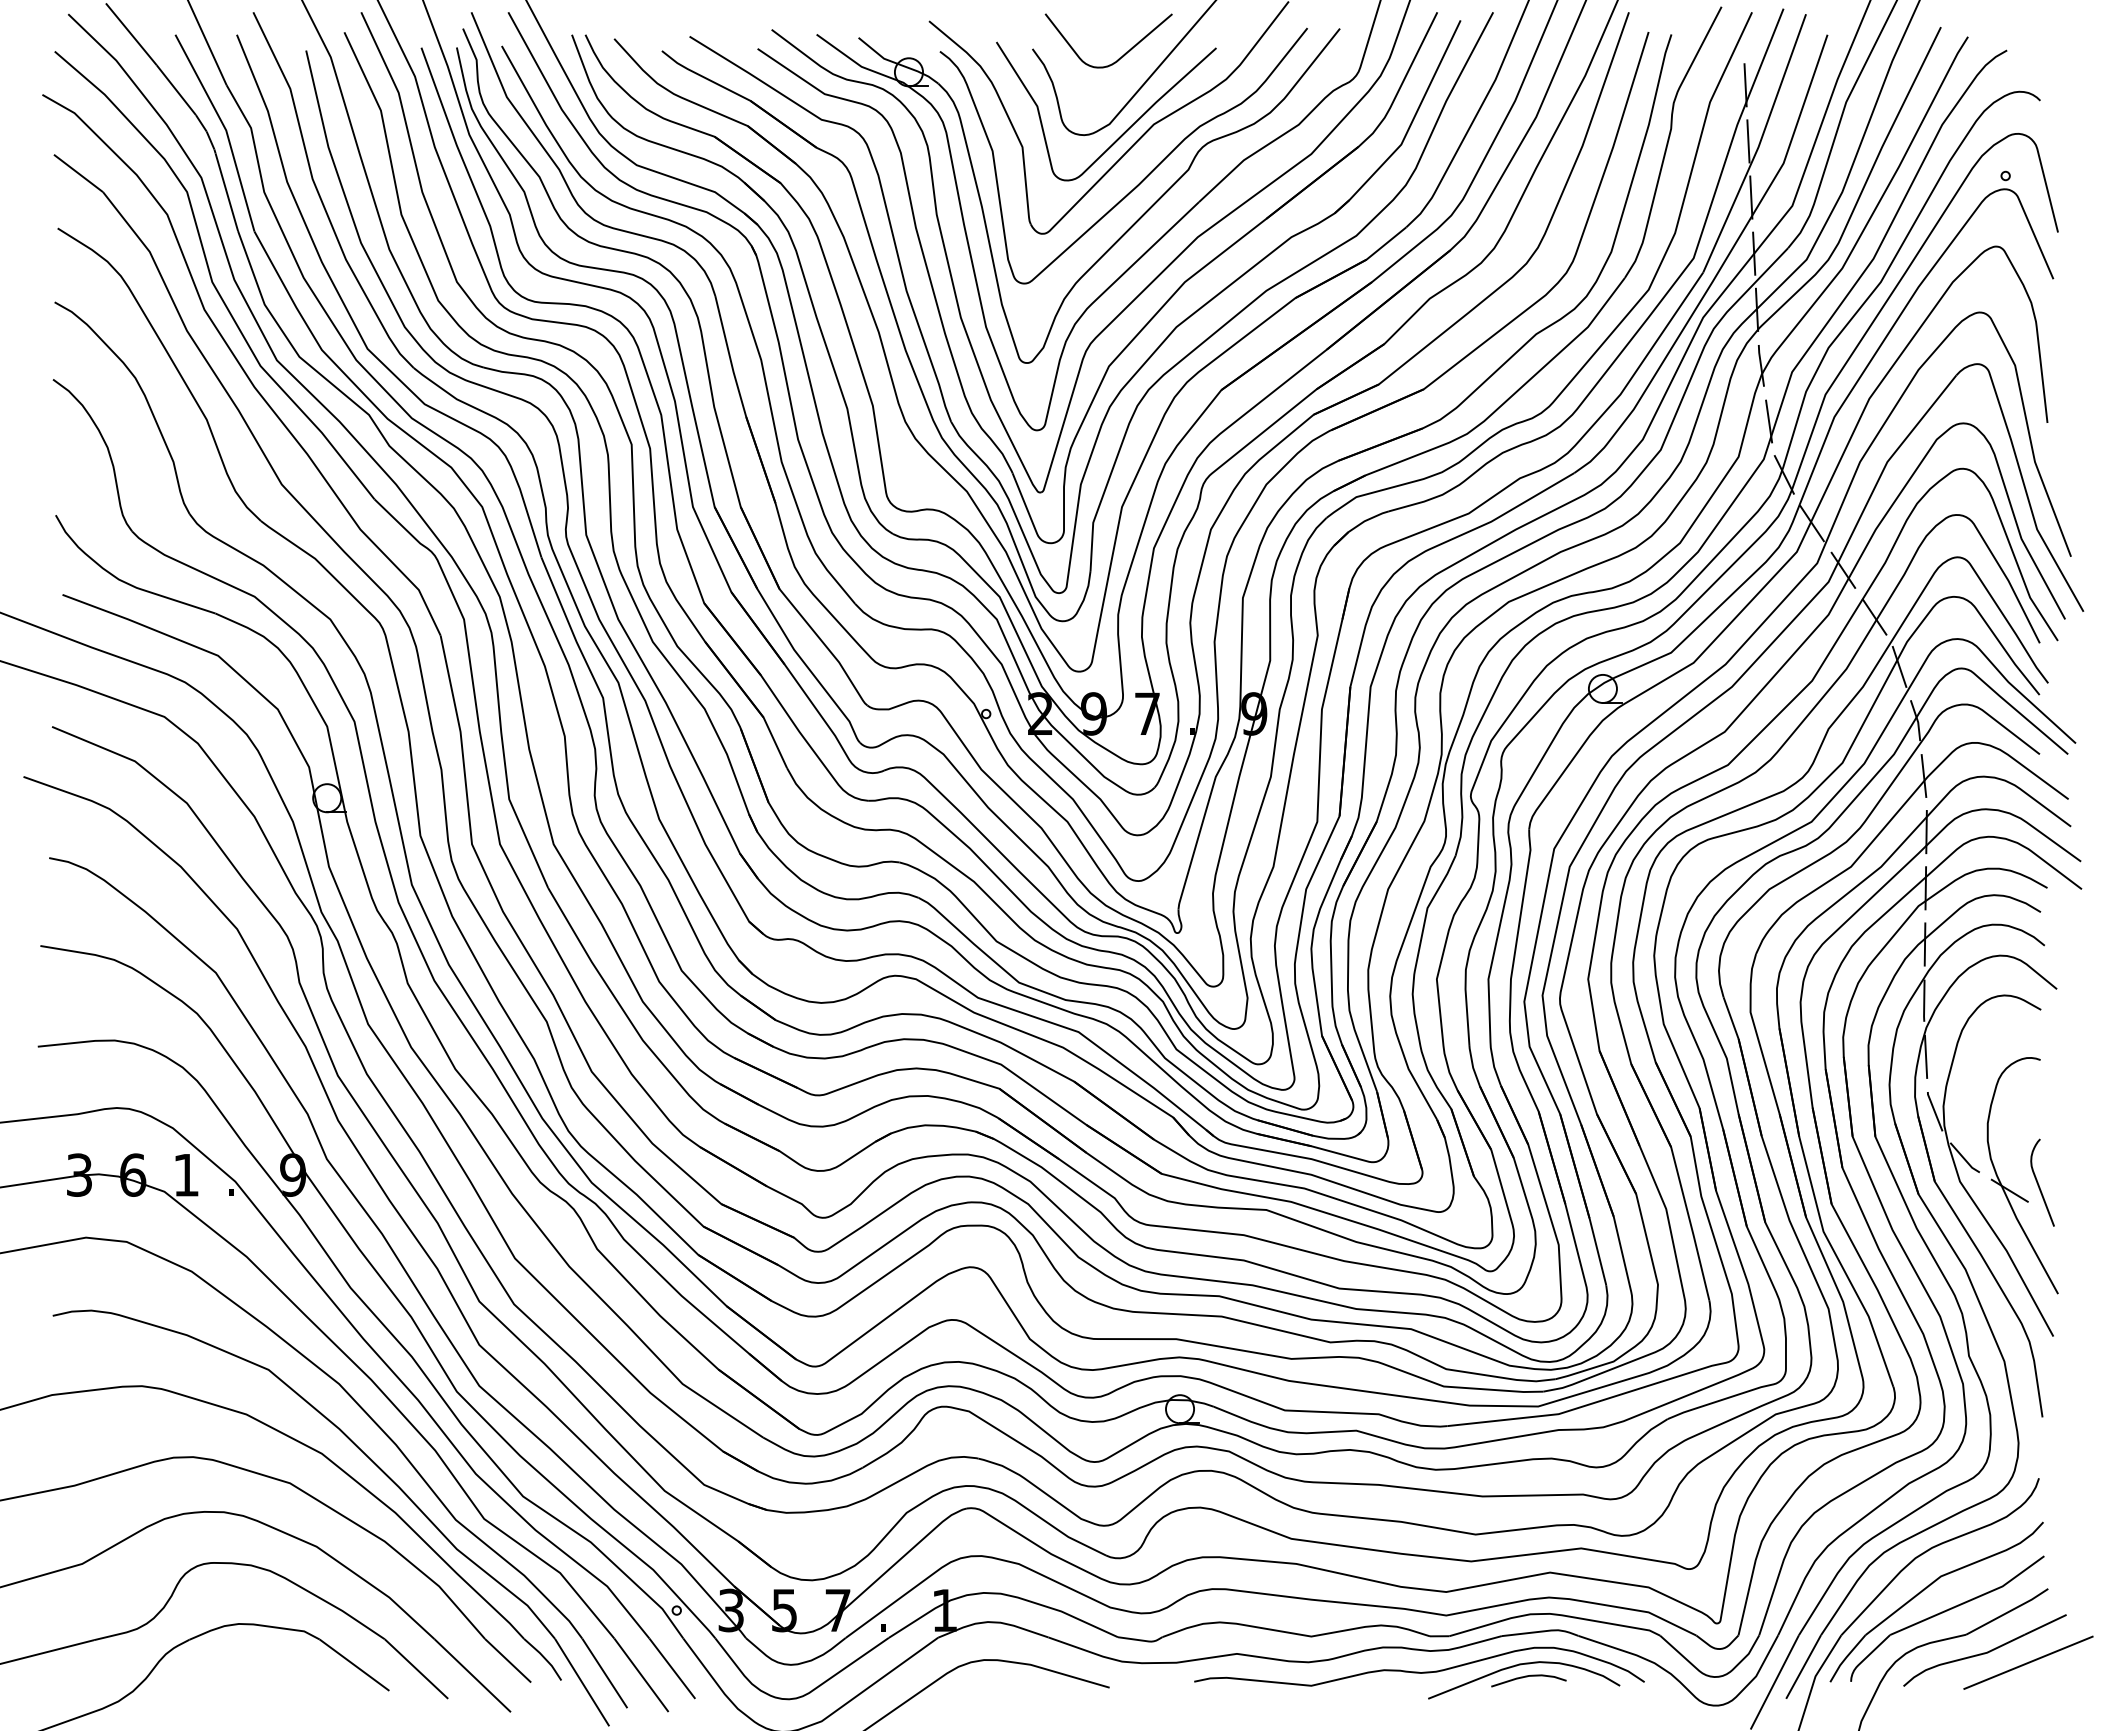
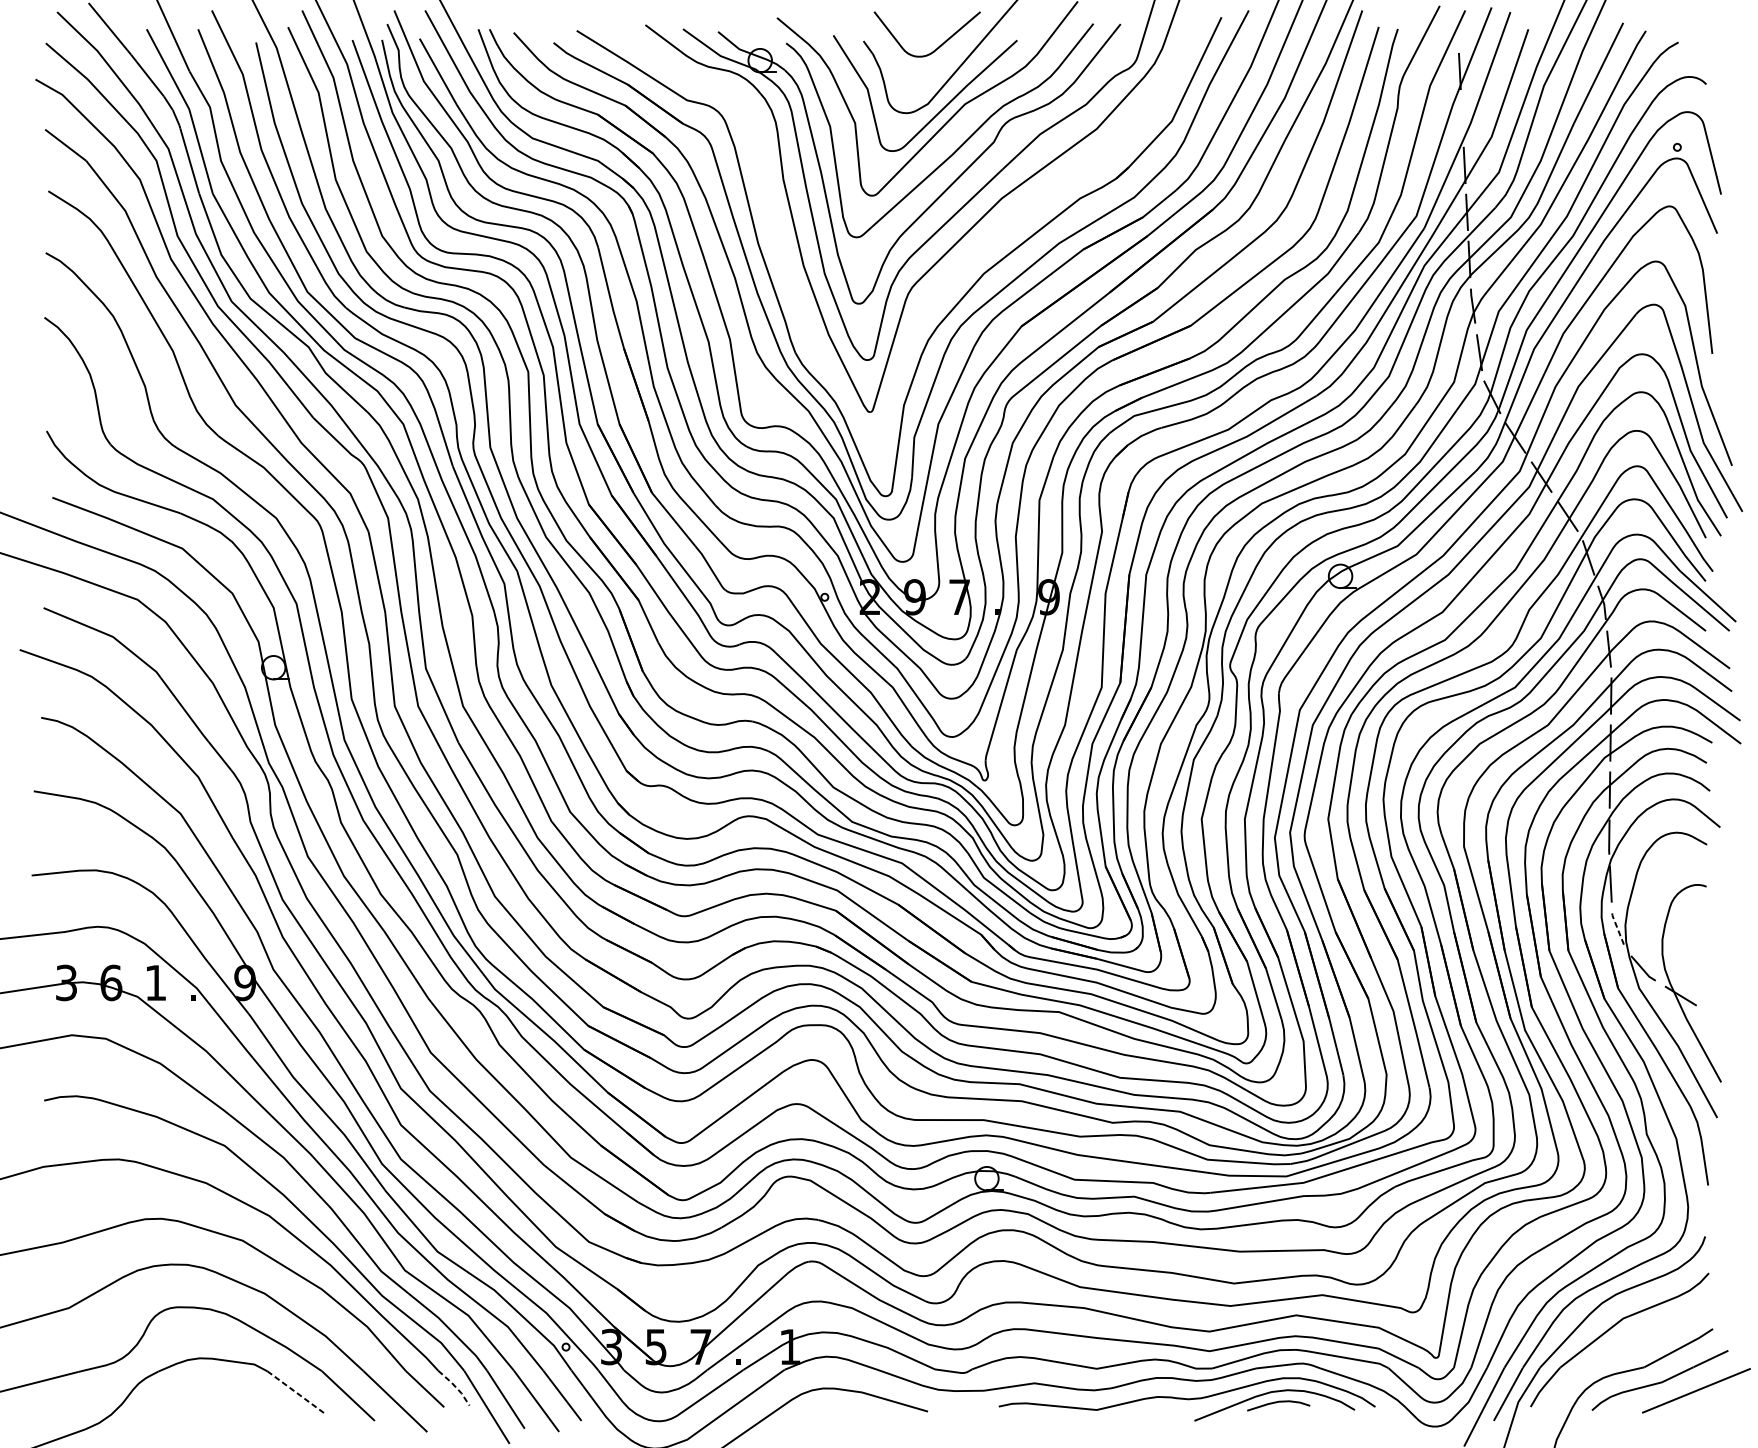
line: (1748, 141) -> (1462, 118), removed
part: (1149, 319) -> (961, 267), removed
line: (1934, 1111) -> (1617, 929), solid -> dashed
curve: (2039, 1184) -> (1705, 990), removed
part: (1945, 1612) -> (1627, 1348), removed
line: (544, 1658) -> (455, 1387), solid -> dashed
line: (354, 1665) -> (296, 1393), solid -> dashed

